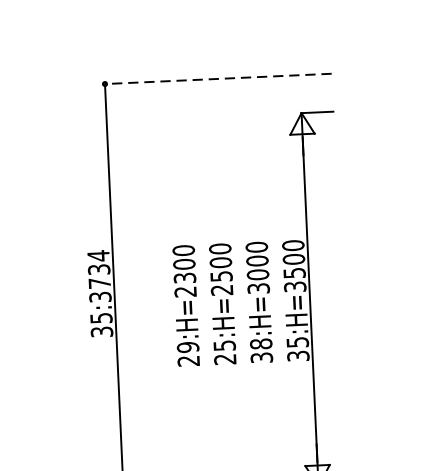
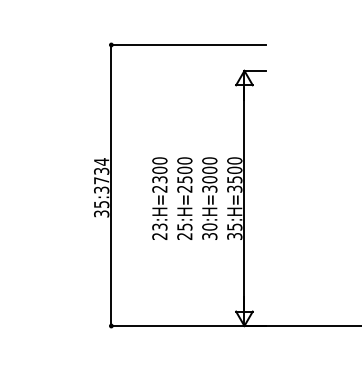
line: (217, 78) -> (188, 44), dashed -> solid
text: (260, 343) -> (209, 226), 38:H=3000 -> 30:H=3000
text: (187, 346) -> (159, 226), 29:H=2300 -> 23:H=2300

